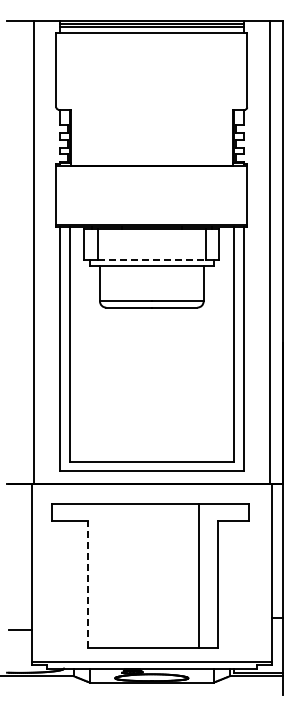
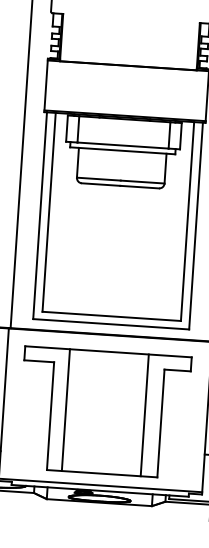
line: (151, 259) -> (122, 145), dashed -> solid
line: (105, 576) -> (66, 410), added
line: (87, 584) -> (50, 416), dashed -> solid

